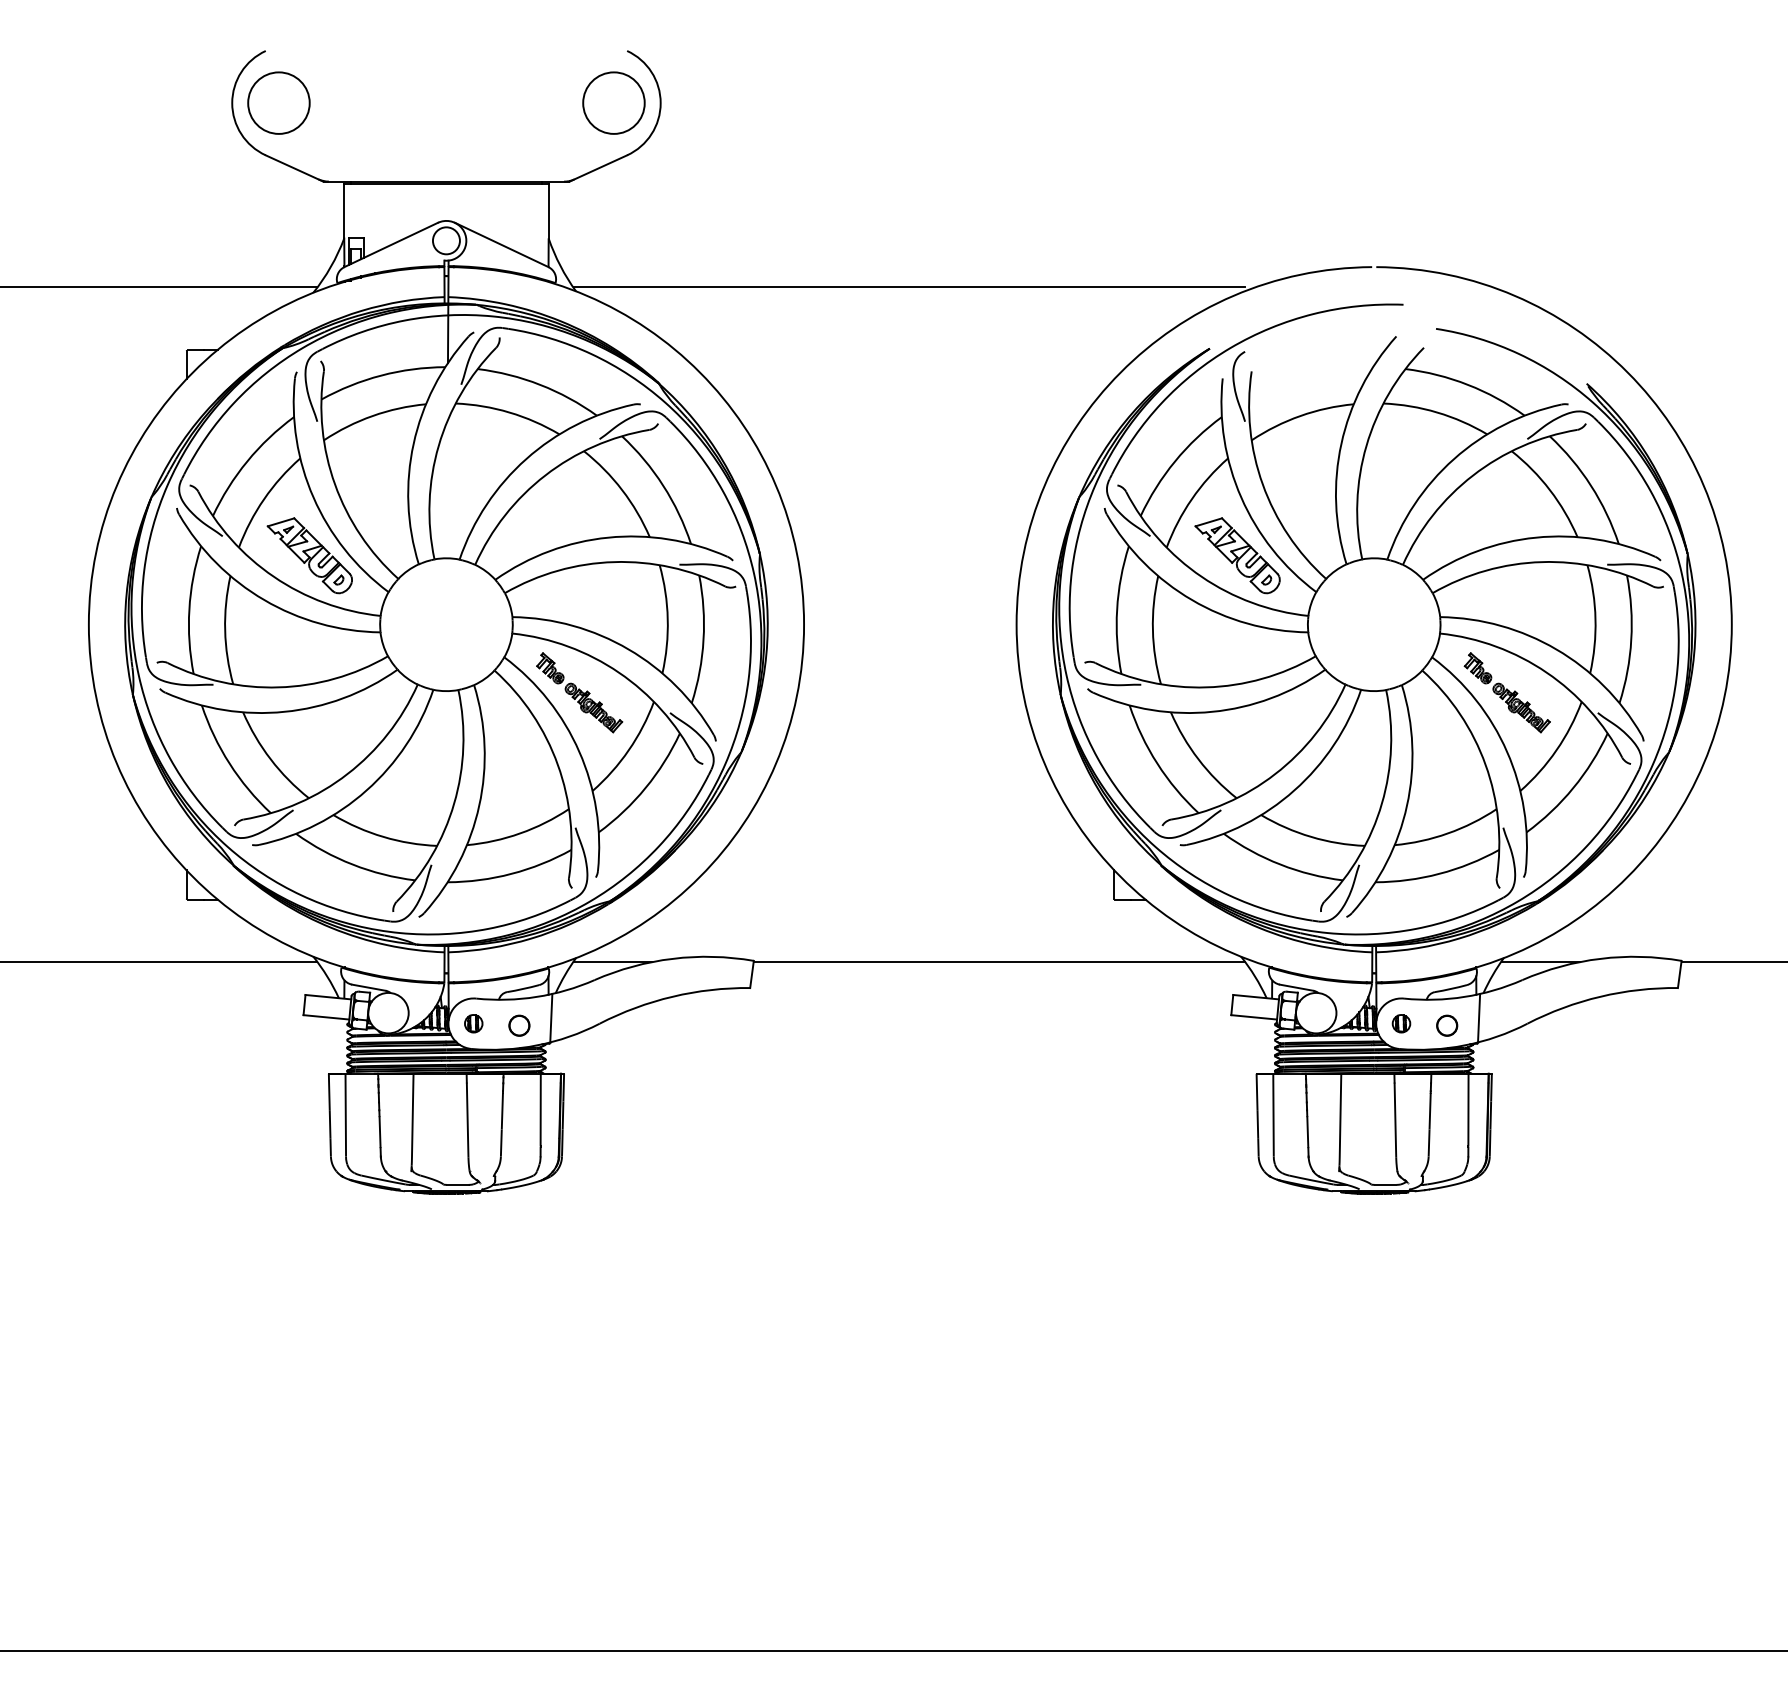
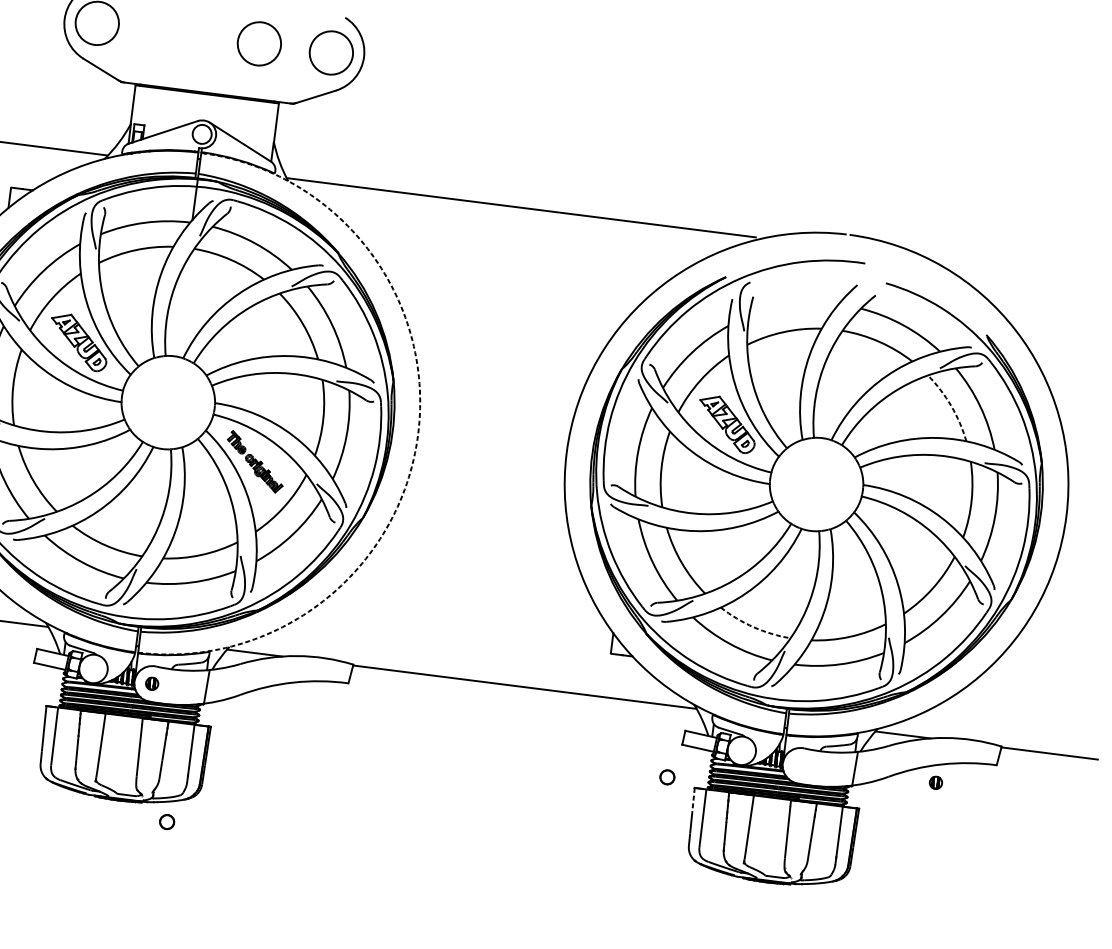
circle: (510, 102) -> (259, 43), added
arc: (1549, 490) -> (950, 406), solid -> dashed
arc: (804, 624) -> (418, 434), solid -> dashed
part: (1506, 692) -> (903, 543), removed
arc: (1311, 836) -> (754, 626), solid -> dashed
part: (1401, 1023) -> (936, 782), moved
circle: (519, 1025) -> (167, 821), moved
circle: (1447, 1025) -> (667, 777), moved
line: (1257, 1092) -> (693, 801), solid -> dashed

